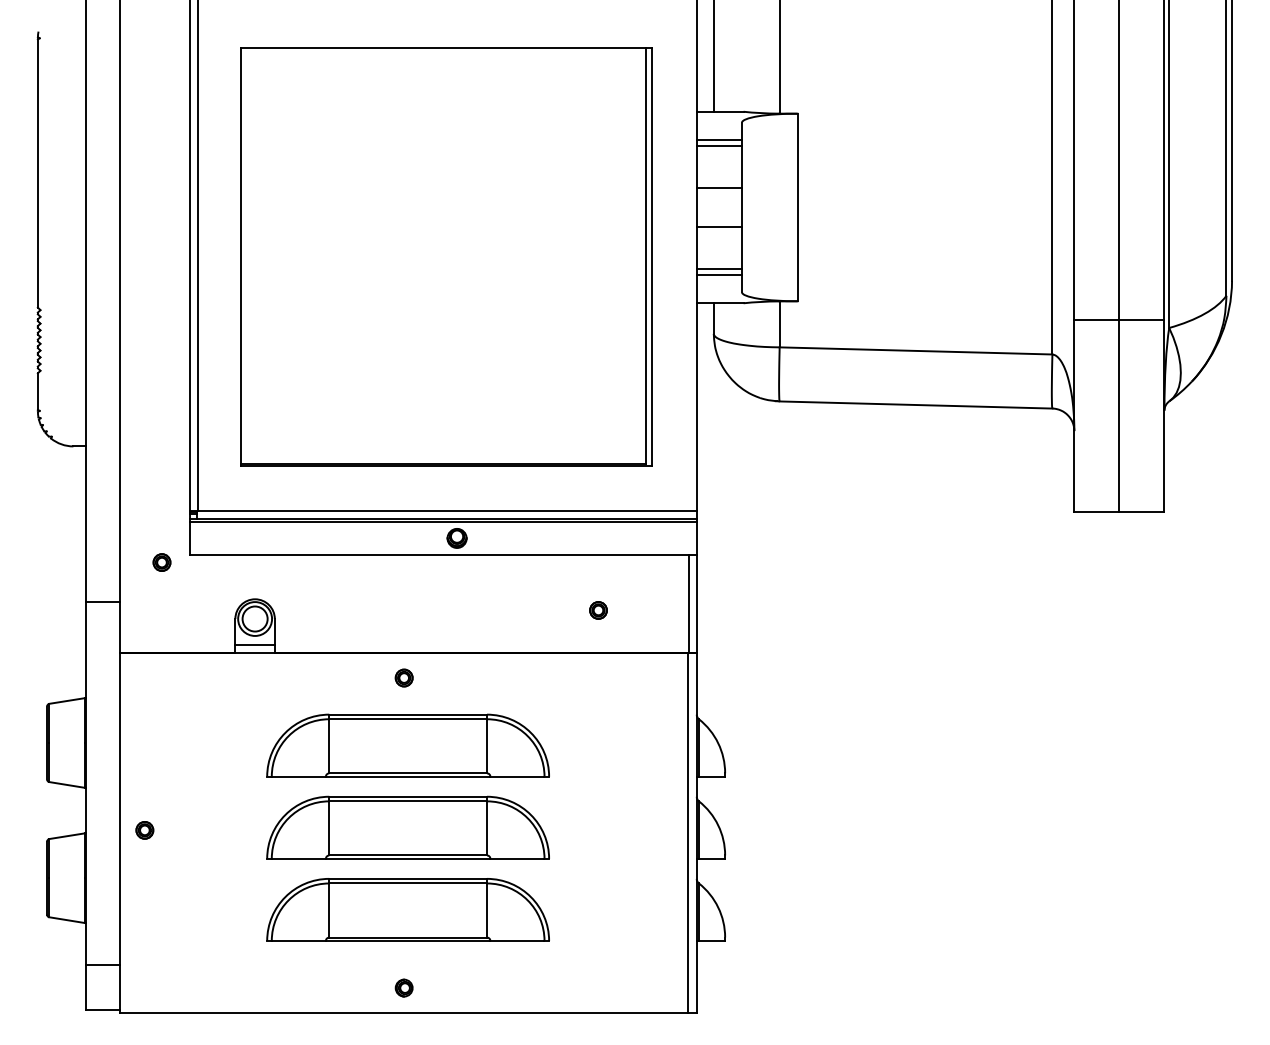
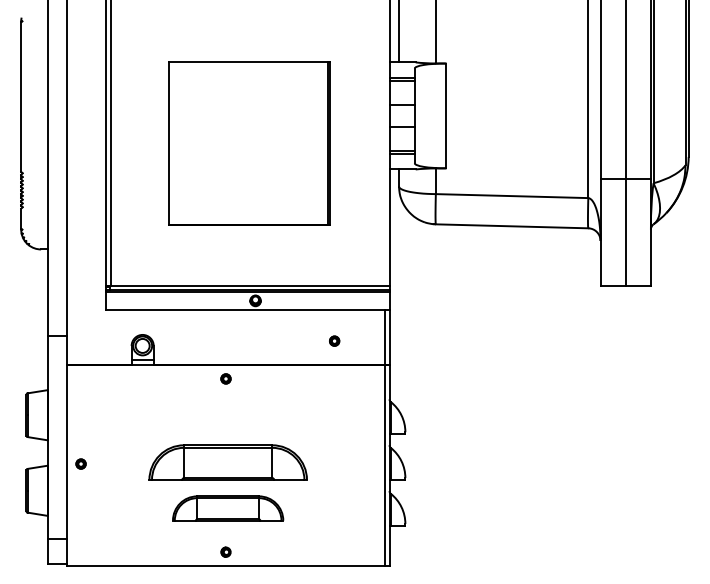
part: (446, 256) -> (249, 143), size x0.7
part: (161, 562) -> (90, 314), removed
part: (406, 745) -> (227, 416), removed
part: (406, 909) -> (227, 508), size x0.7

